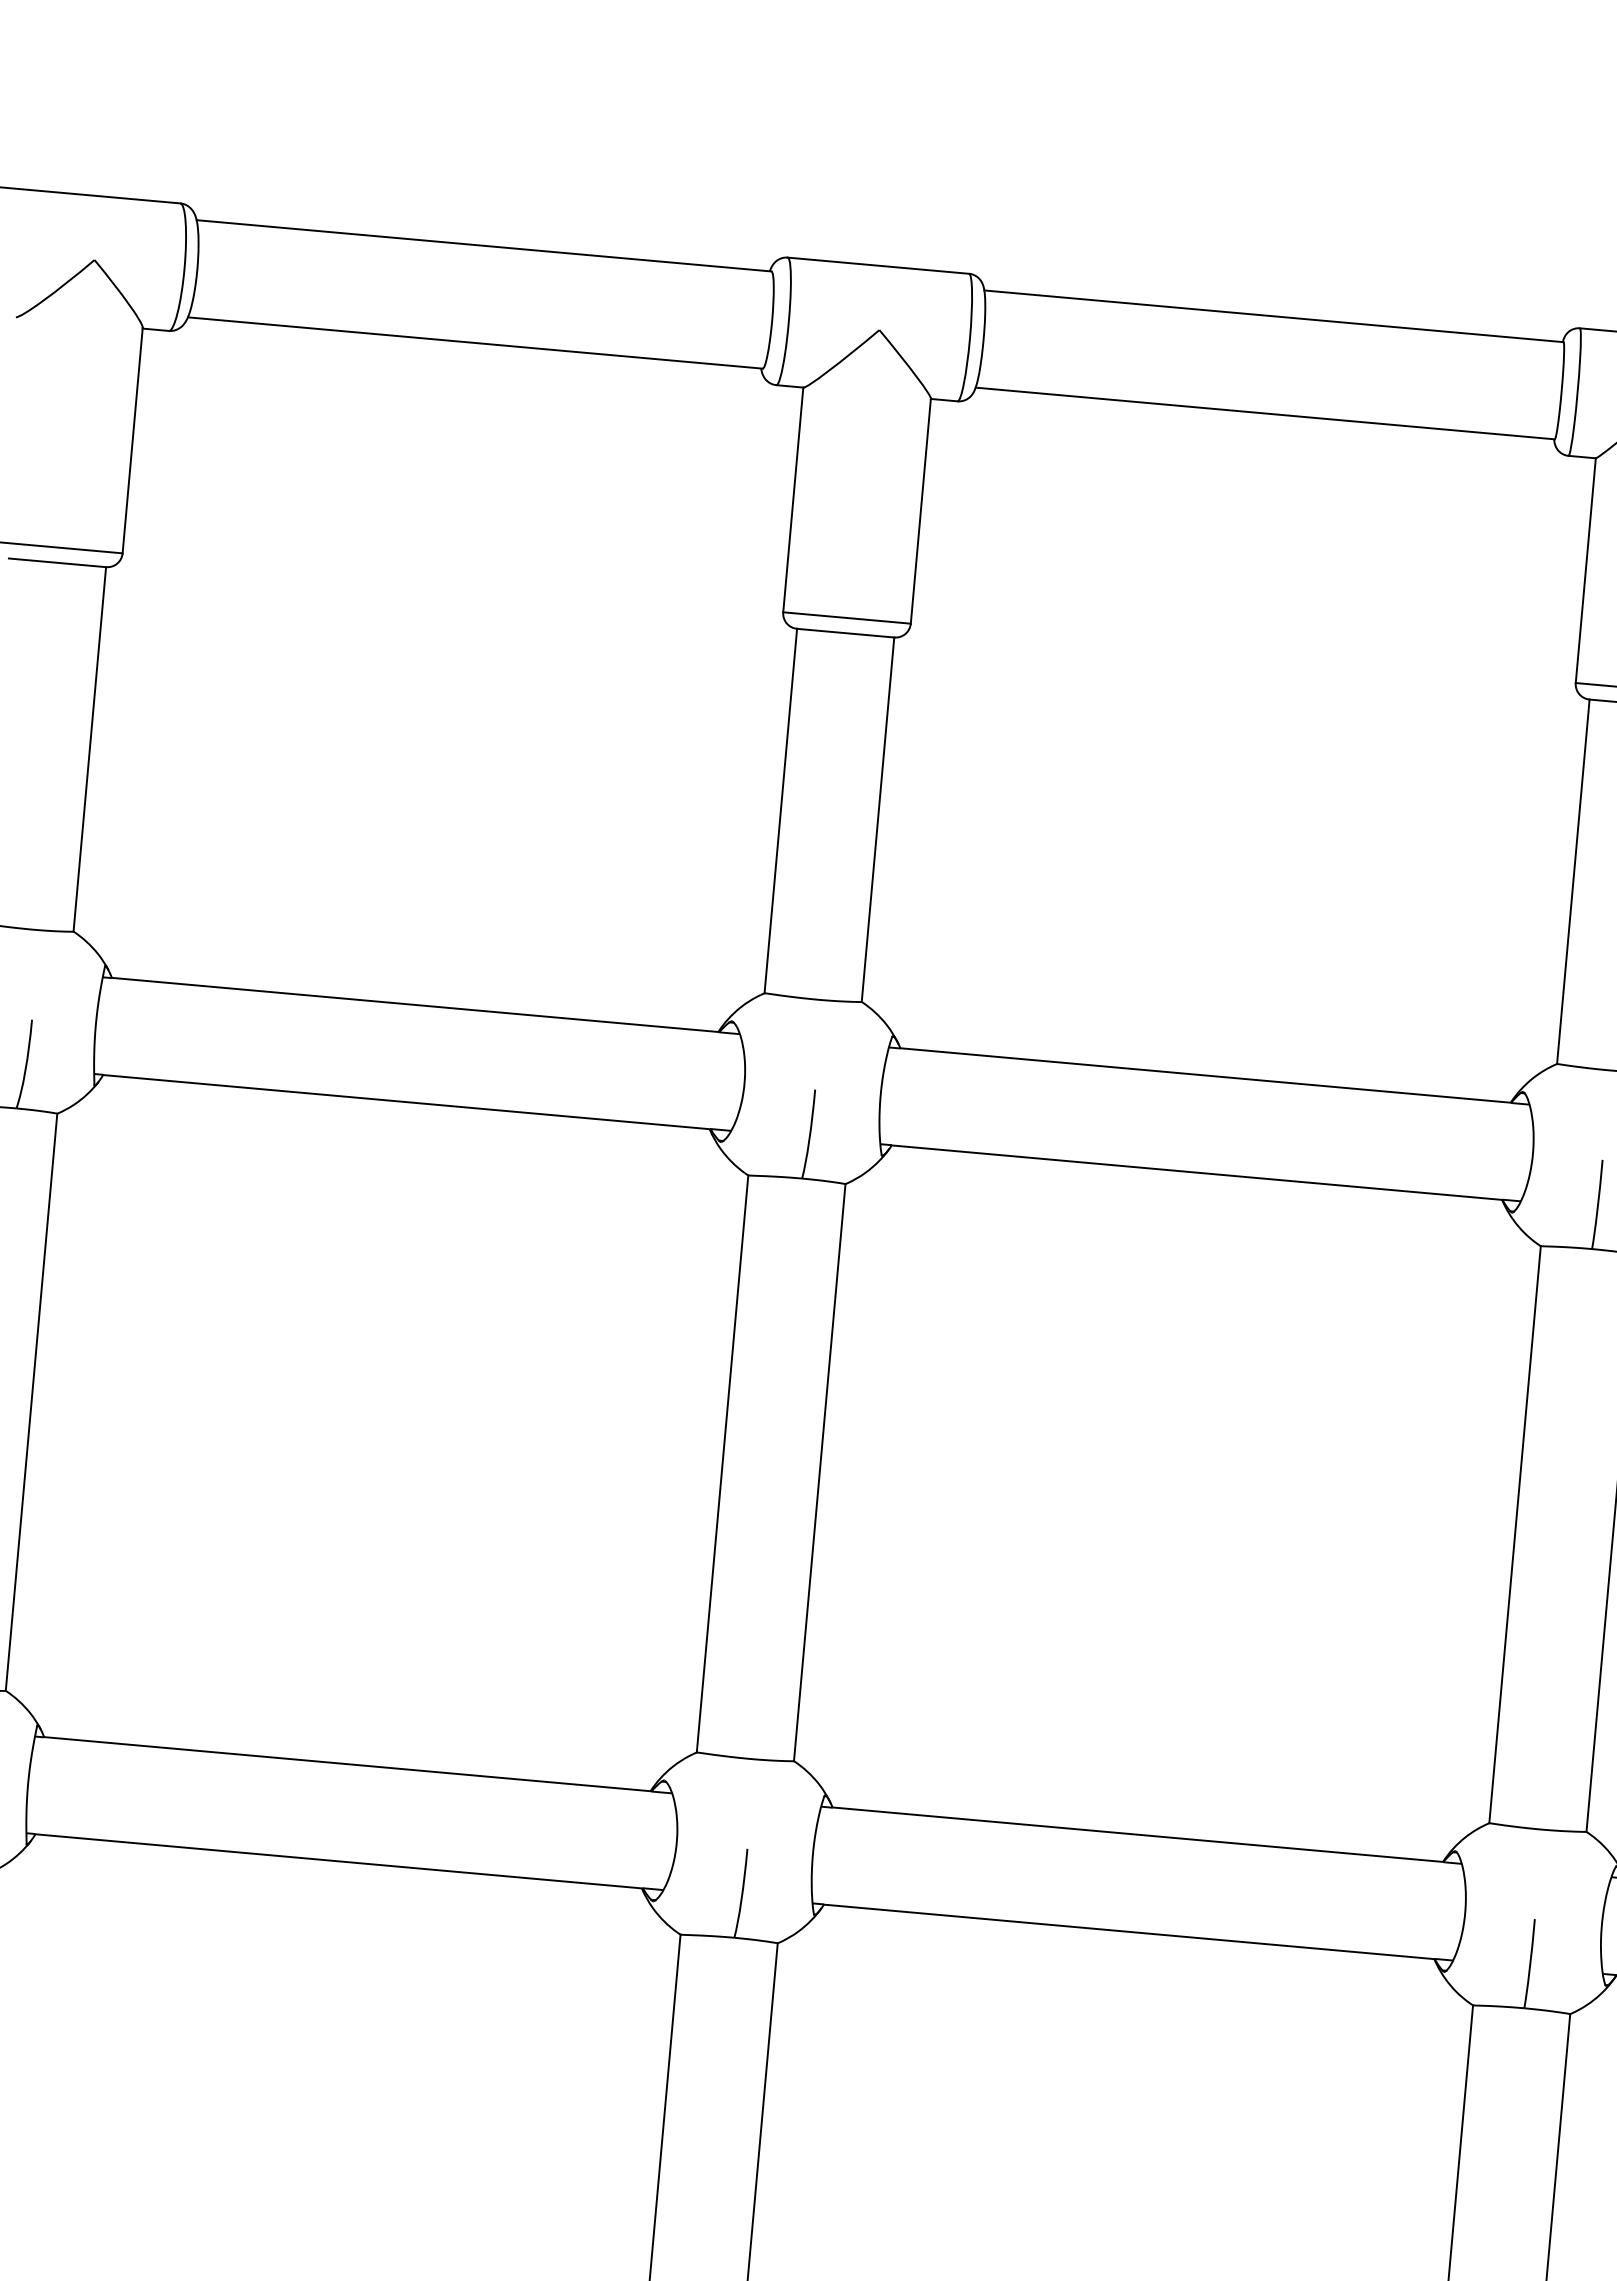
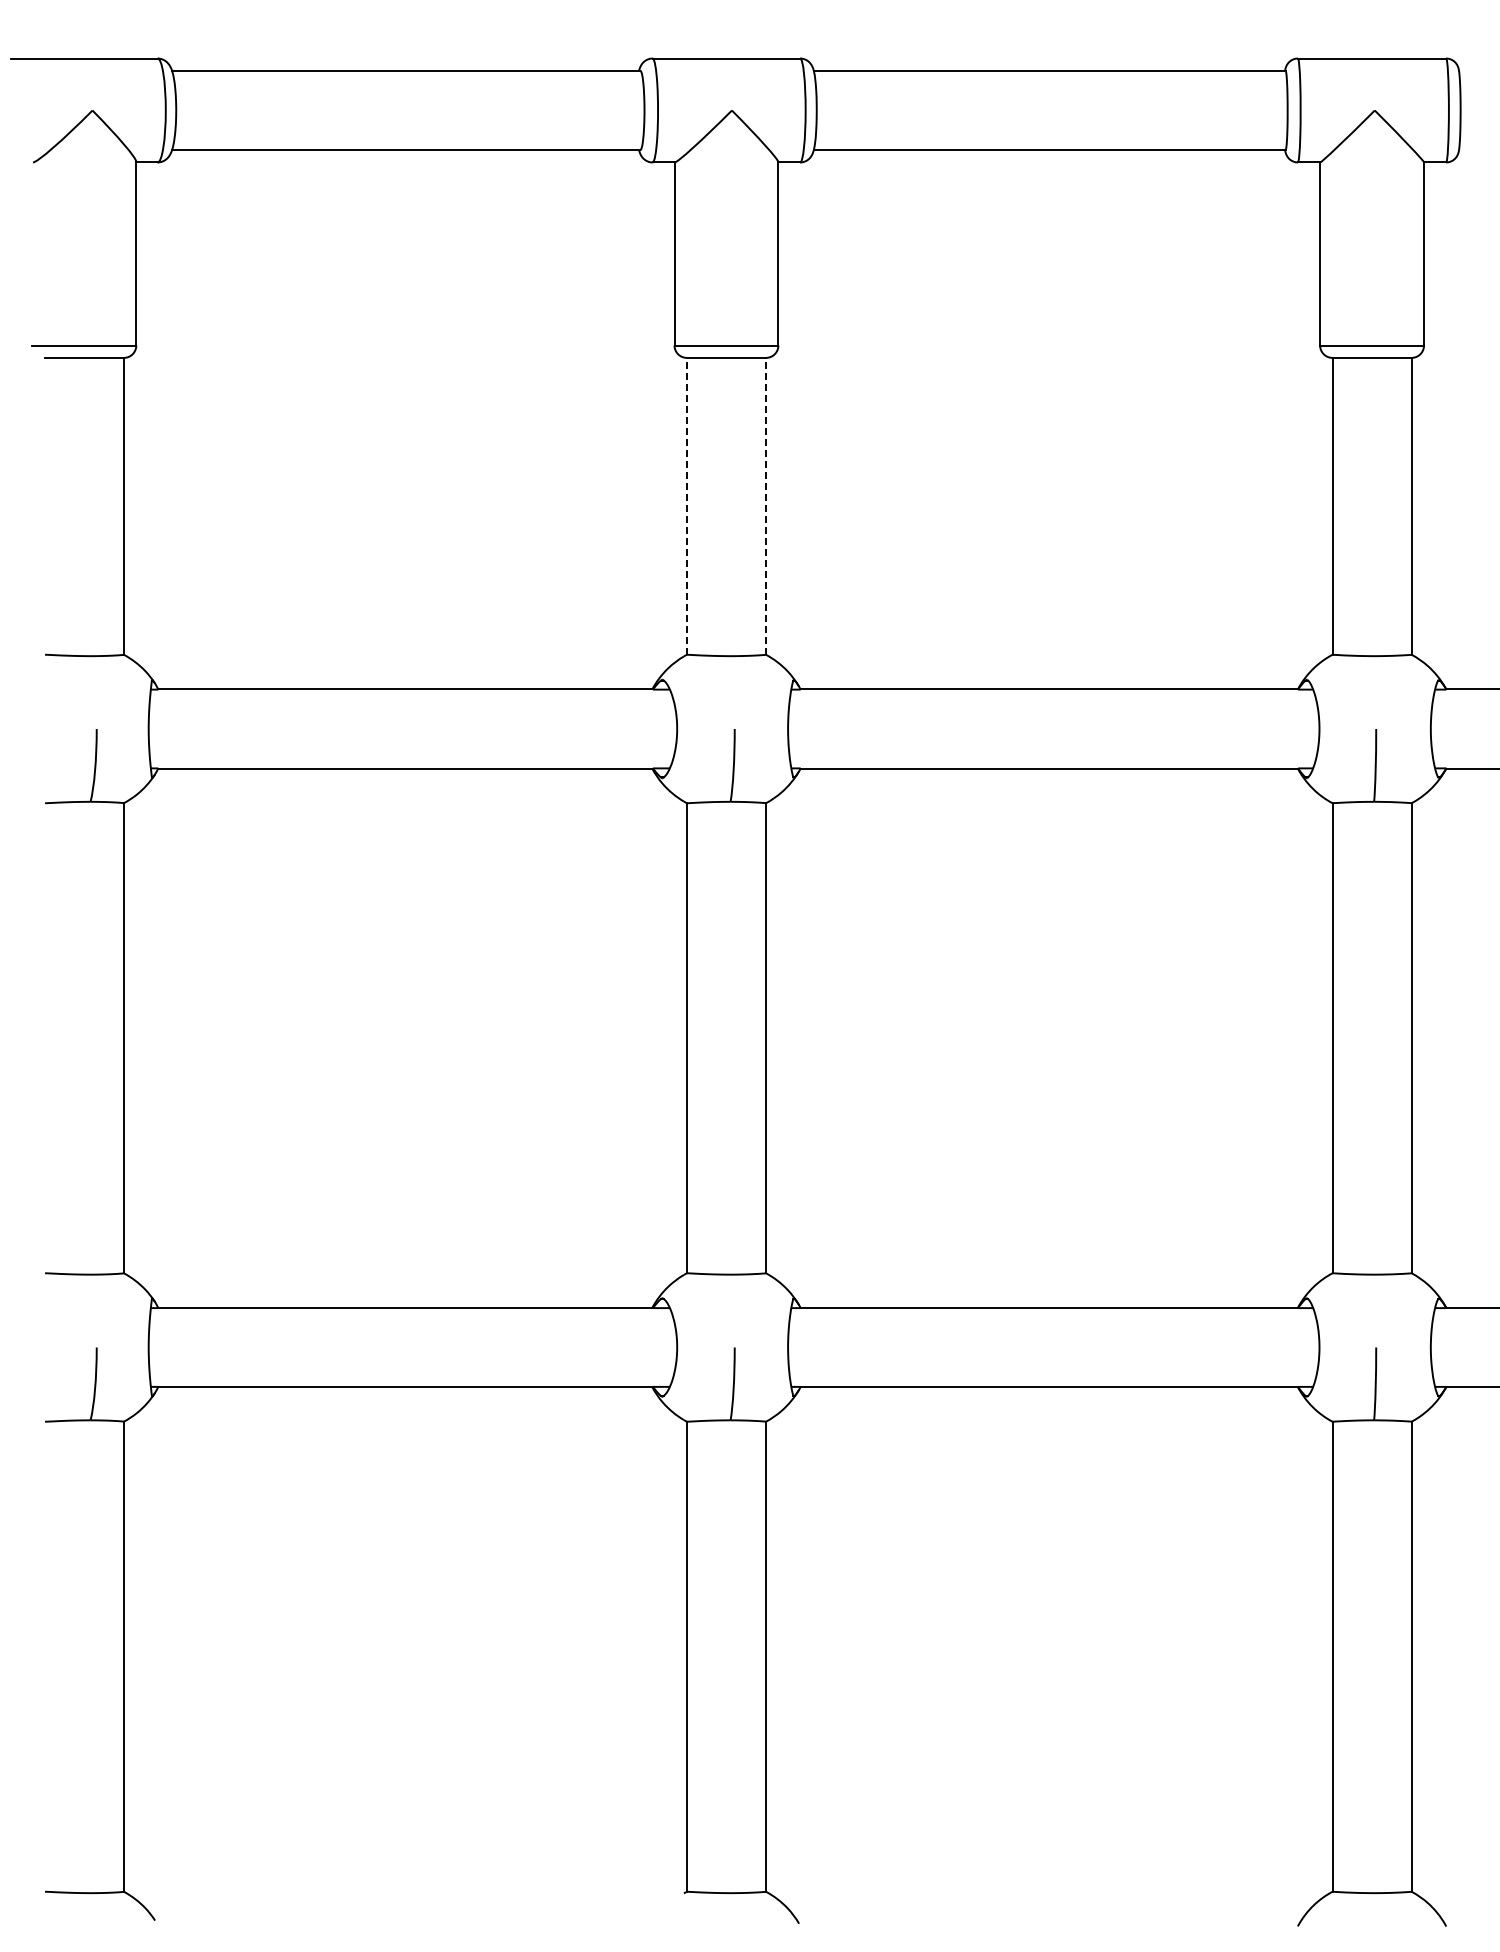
line: (780, 809) -> (686, 505), solid -> dashed
line: (878, 818) -> (766, 505), solid -> dashed

